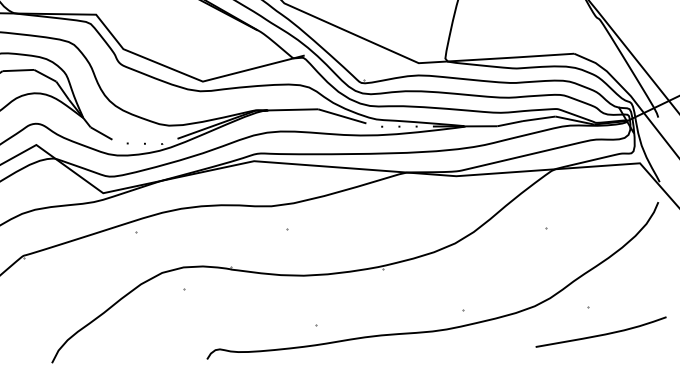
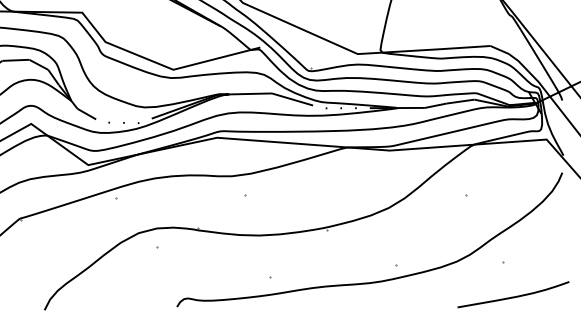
curve: (601, 334) -> (513, 296), moved

